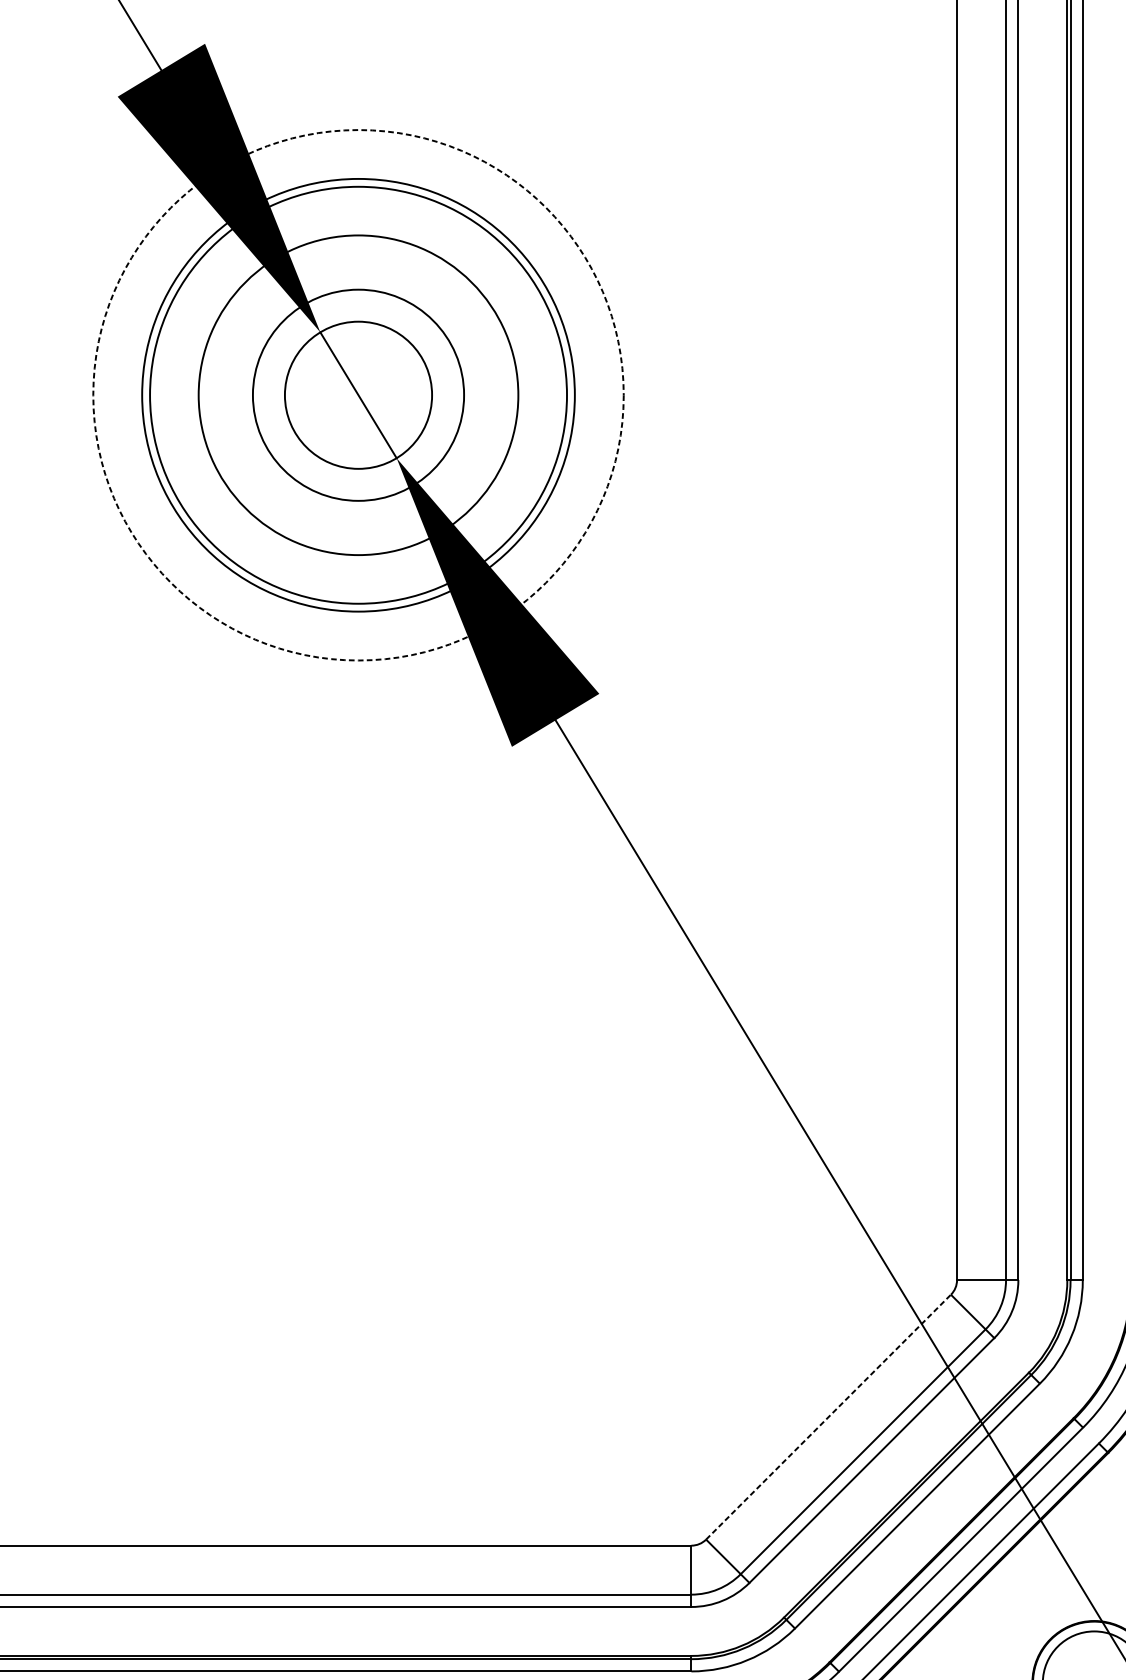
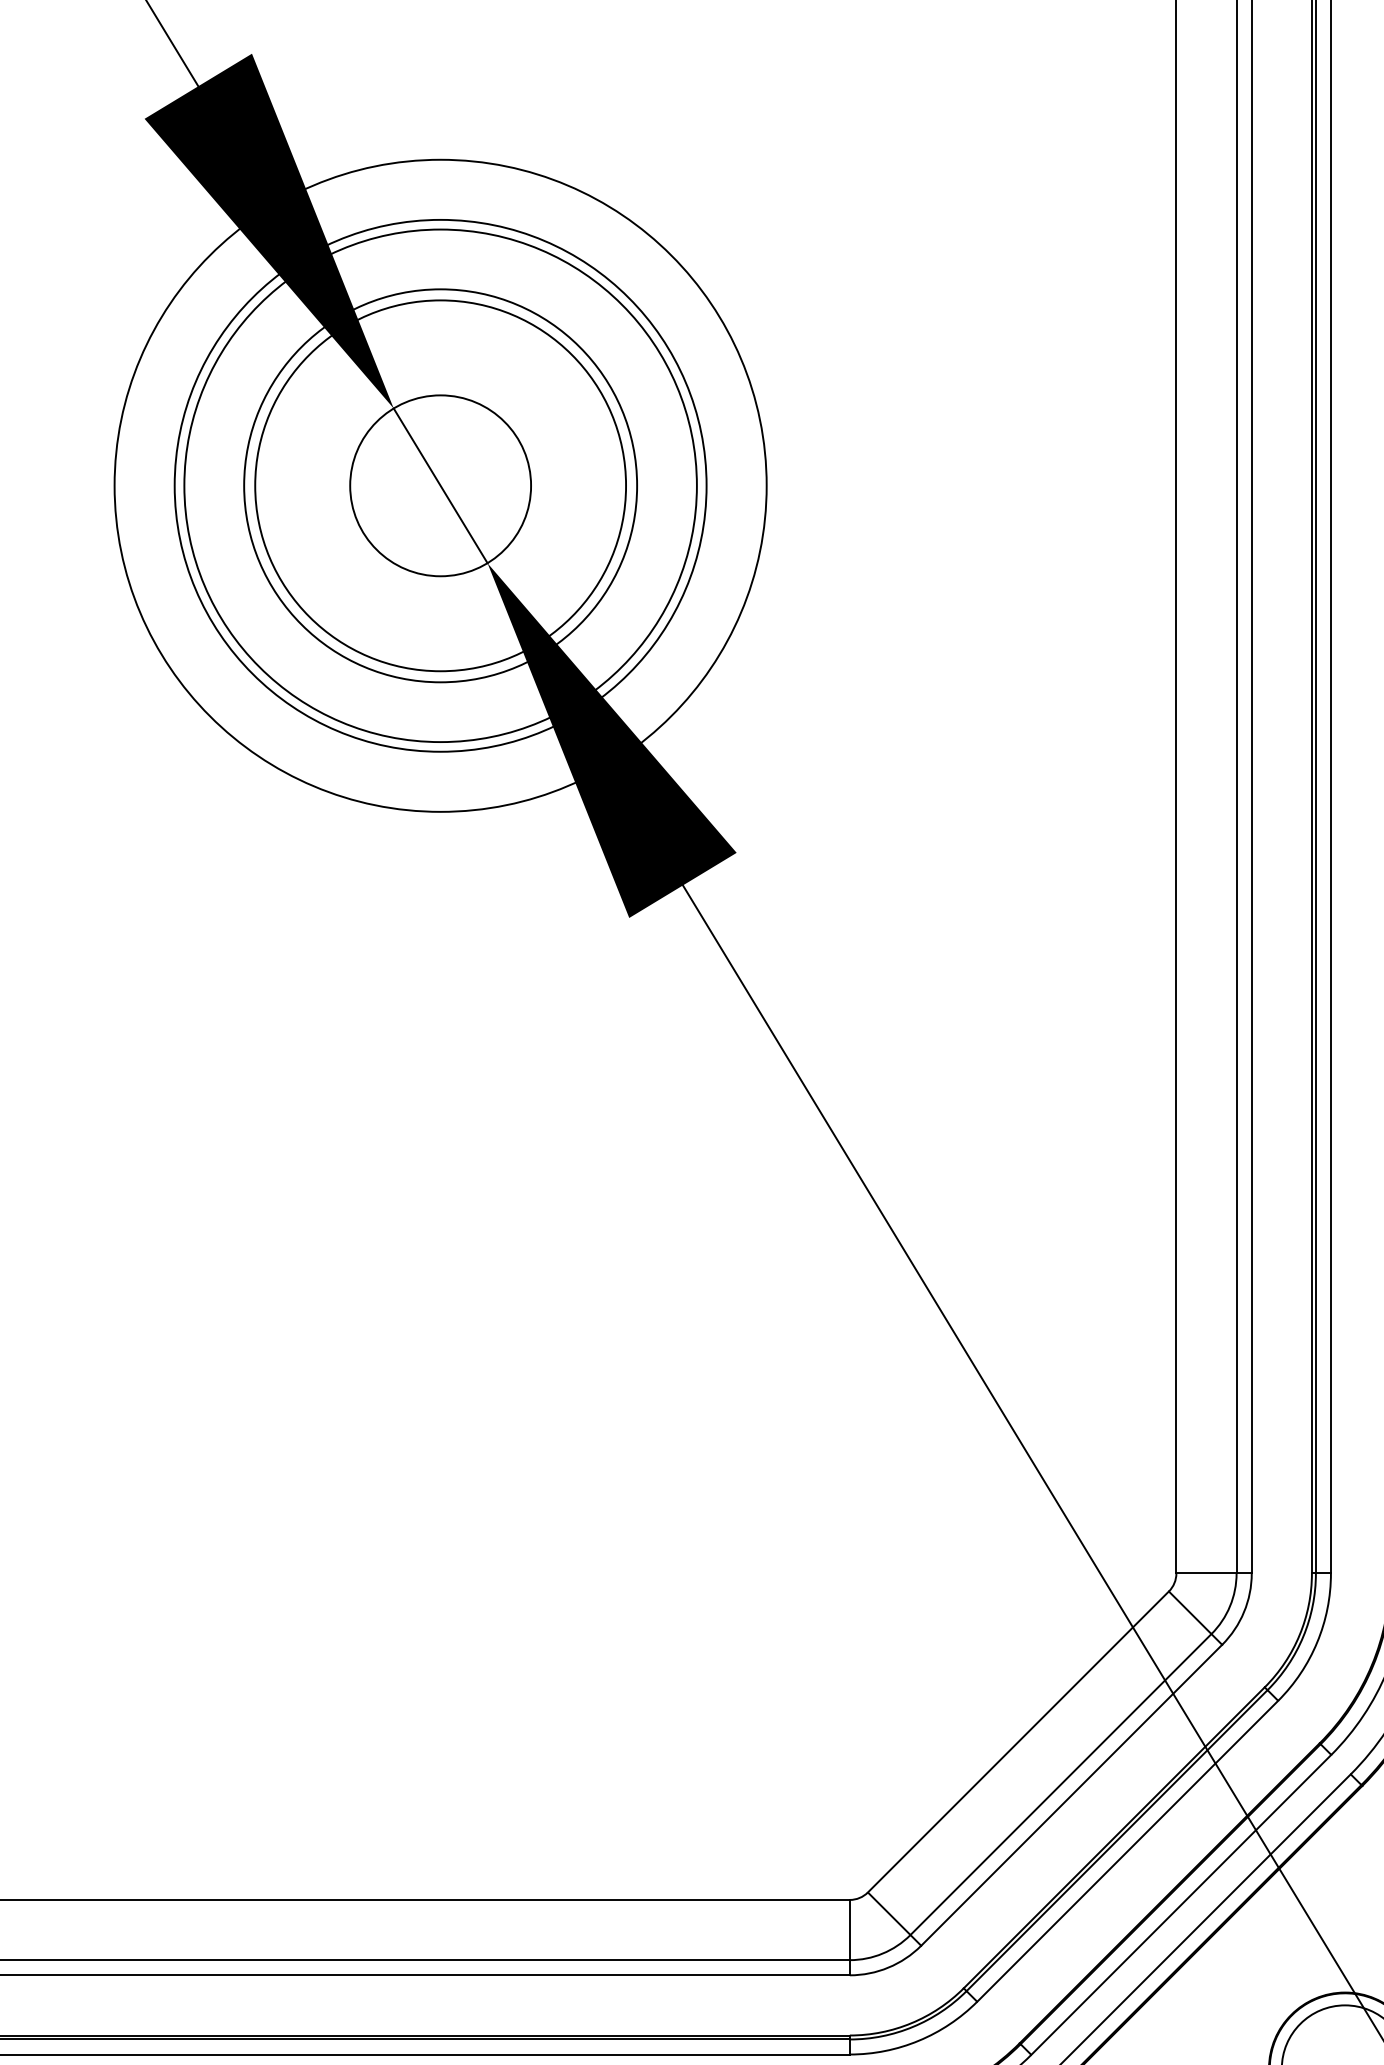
circle: (358, 395) -> (440, 485), dashed -> solid
circle: (358, 395) -> (440, 485), size x1.43
line: (828, 1416) -> (1018, 1741), dashed -> solid

